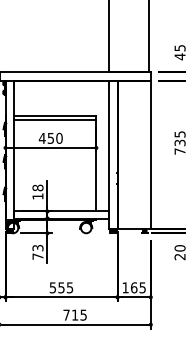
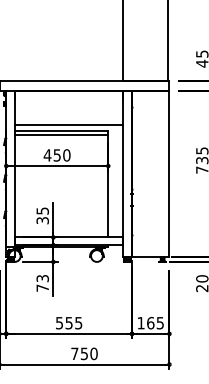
line: (61, 110) -> (69, 124), added
text: (37, 191) -> (42, 215), 18 -> 35
text: (78, 314) -> (88, 353), 715 -> 750

